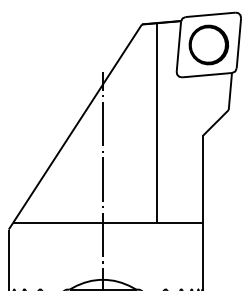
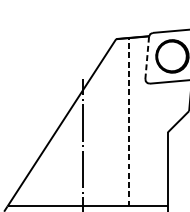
line: (178, 47) -> (146, 58), solid -> dashed
line: (157, 122) -> (129, 121), solid -> dashed

